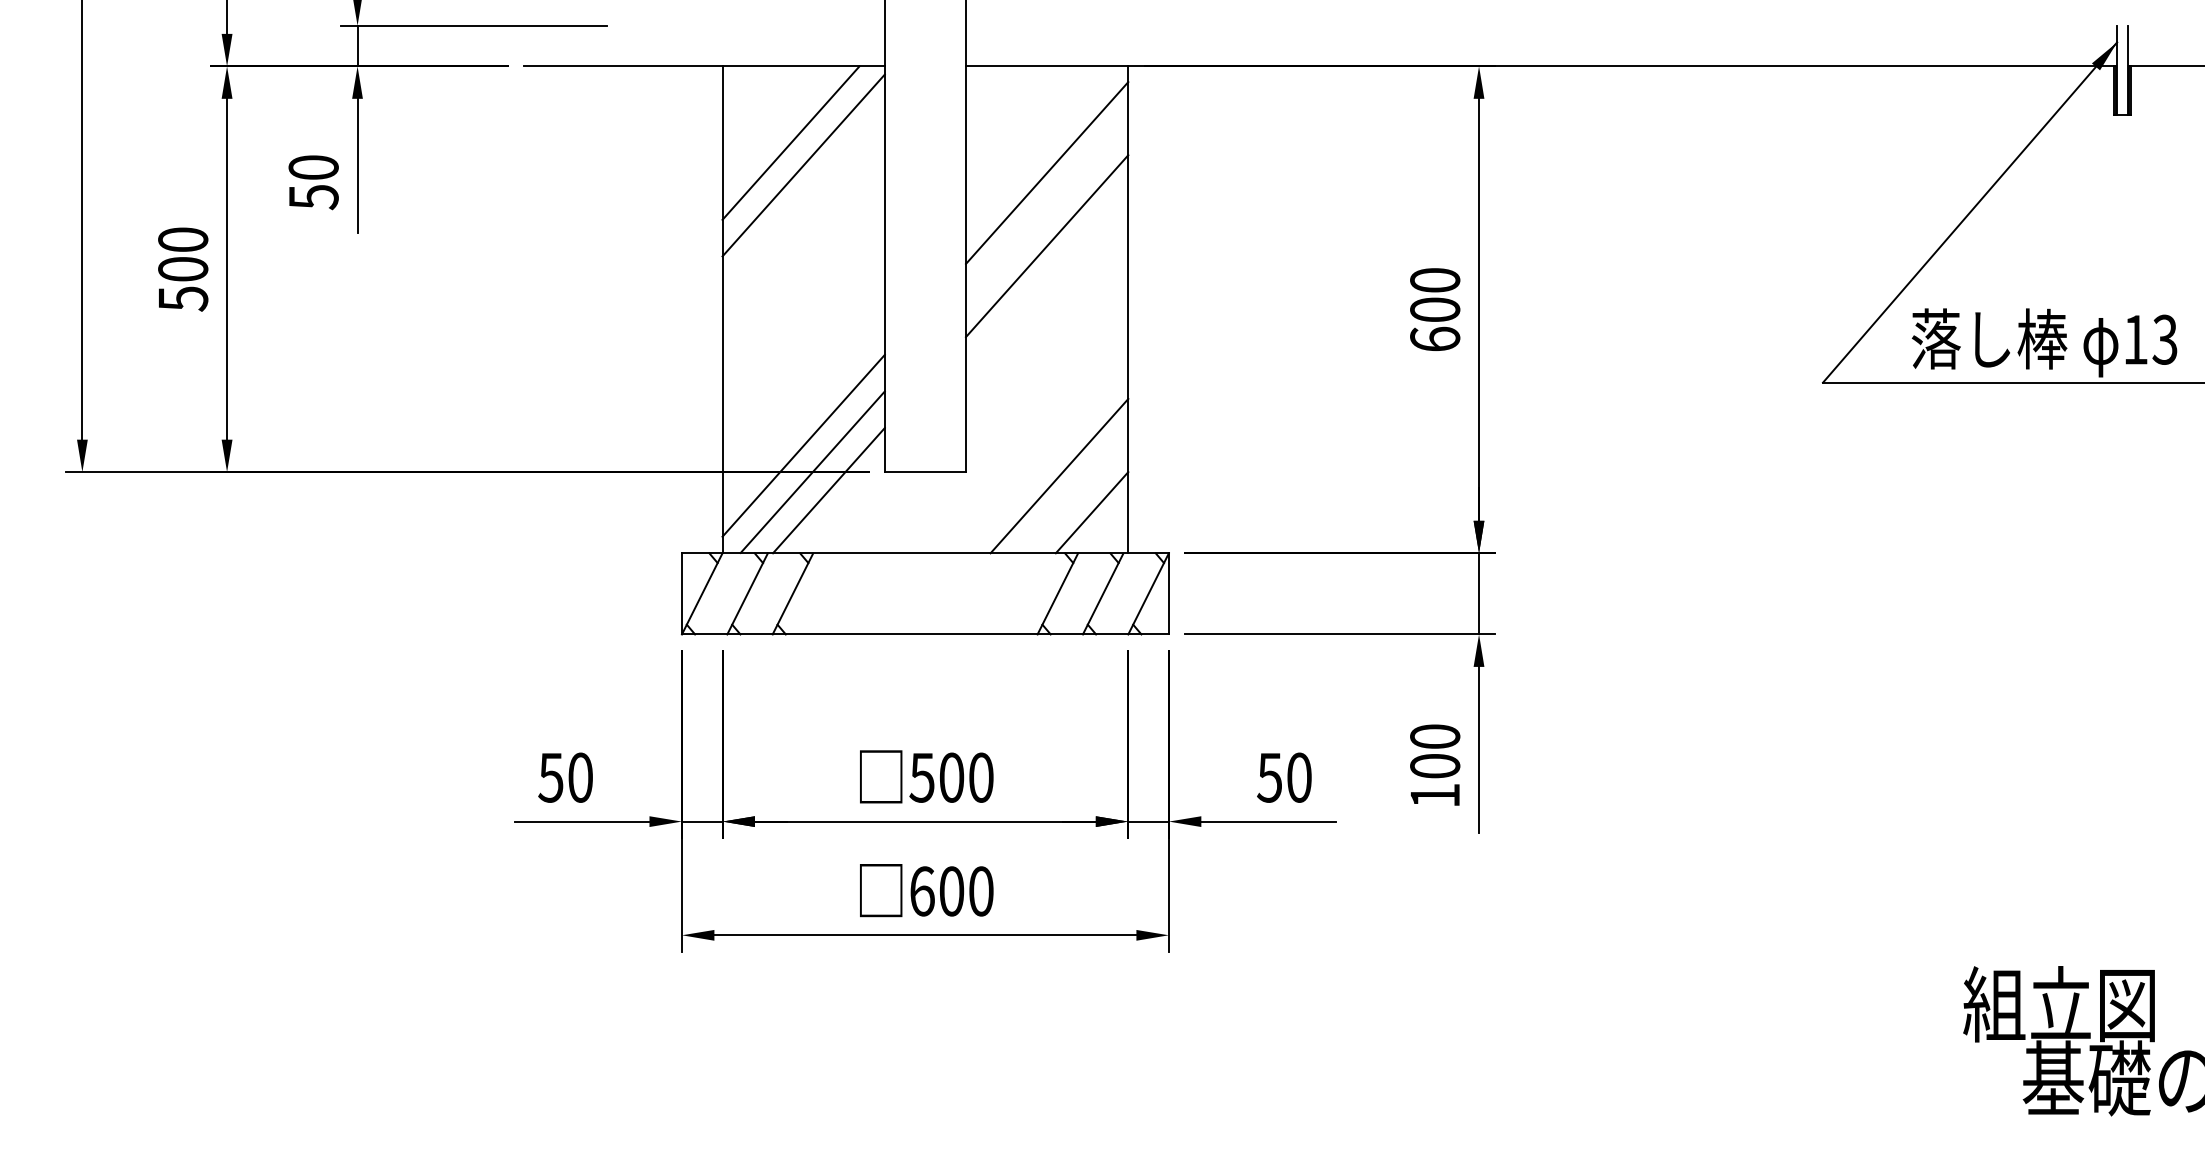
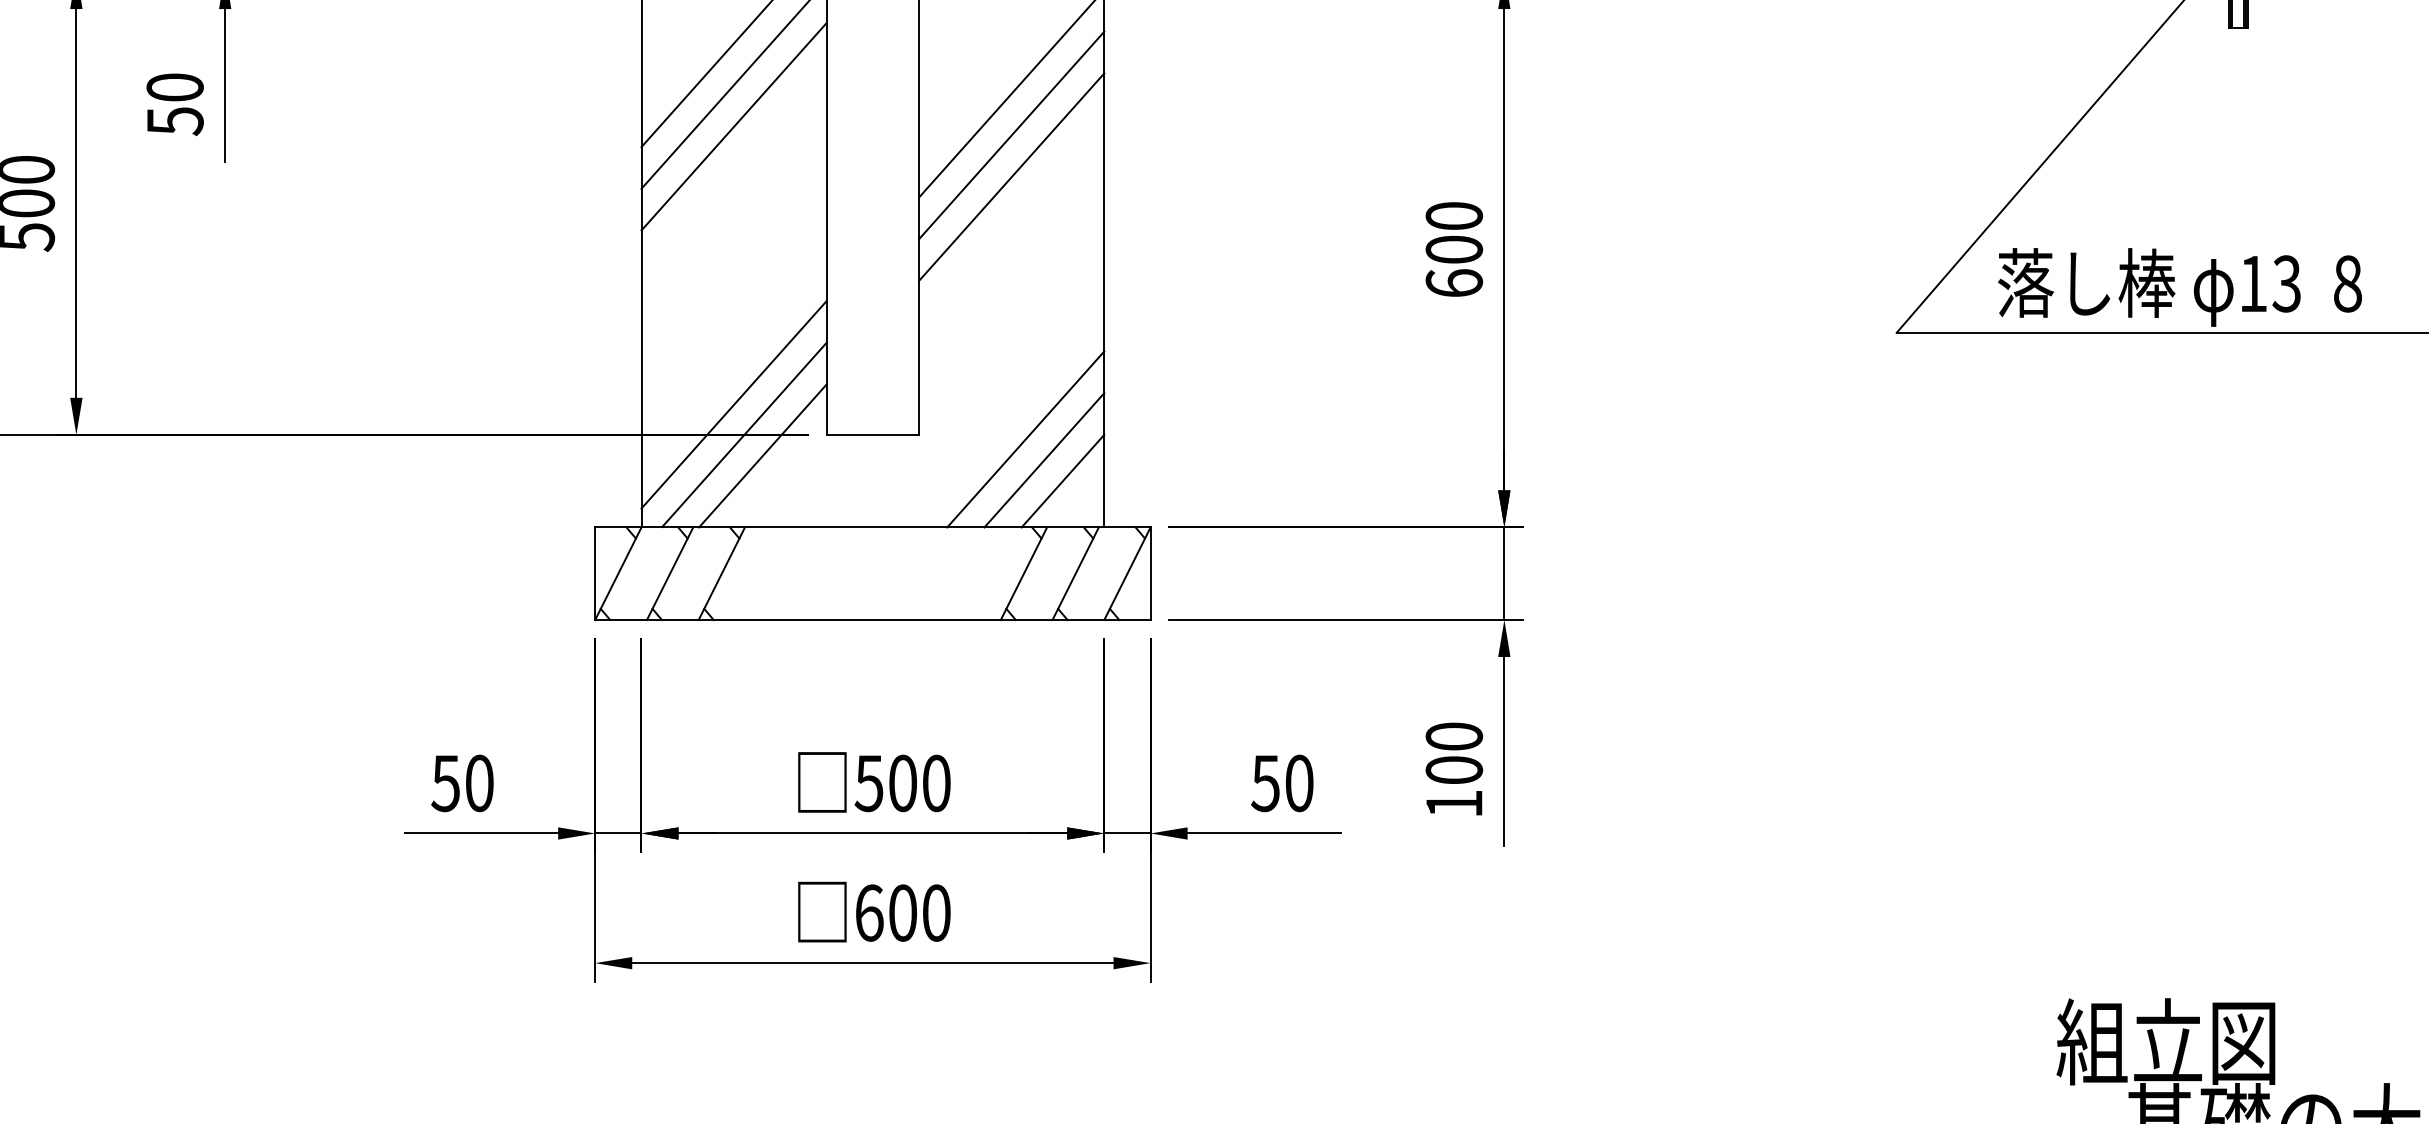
line: (803, 201) -> (733, 126), added
line: (1047, 209) -> (1012, 135), added
line: (1075, 494) -> (1044, 460), added

